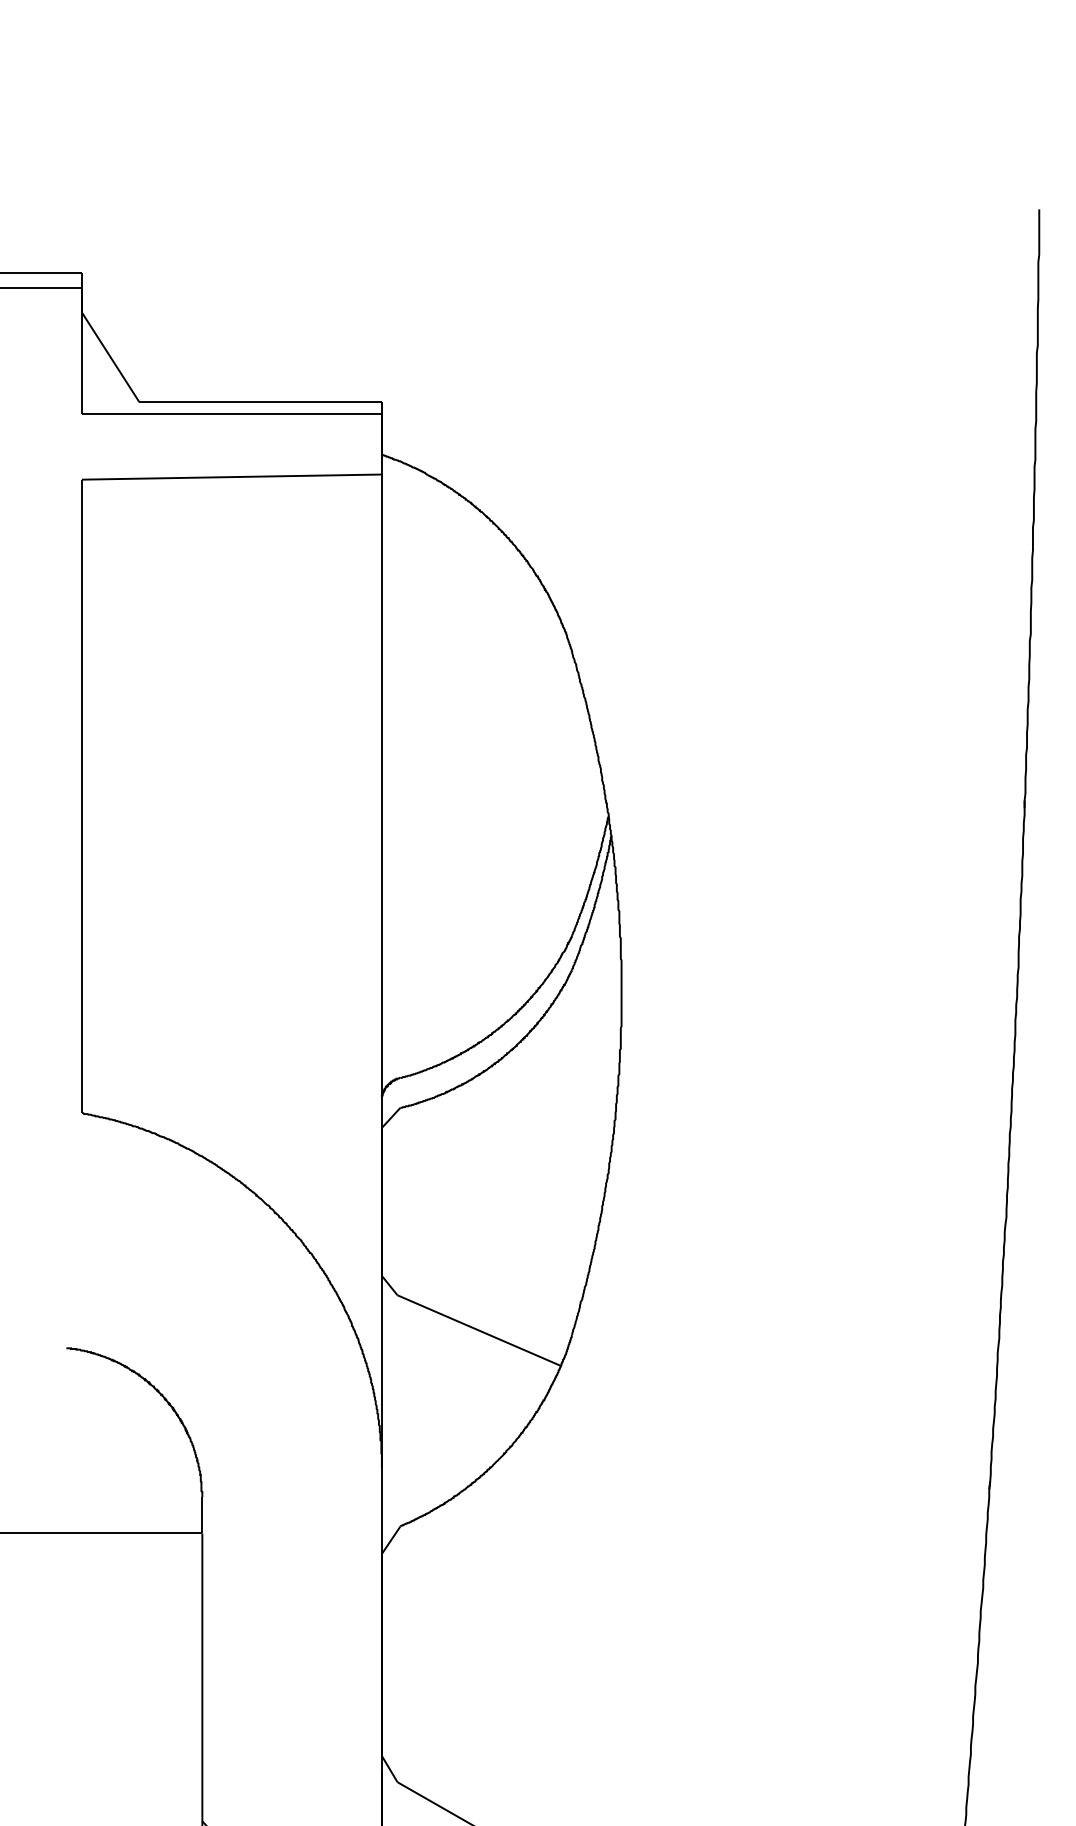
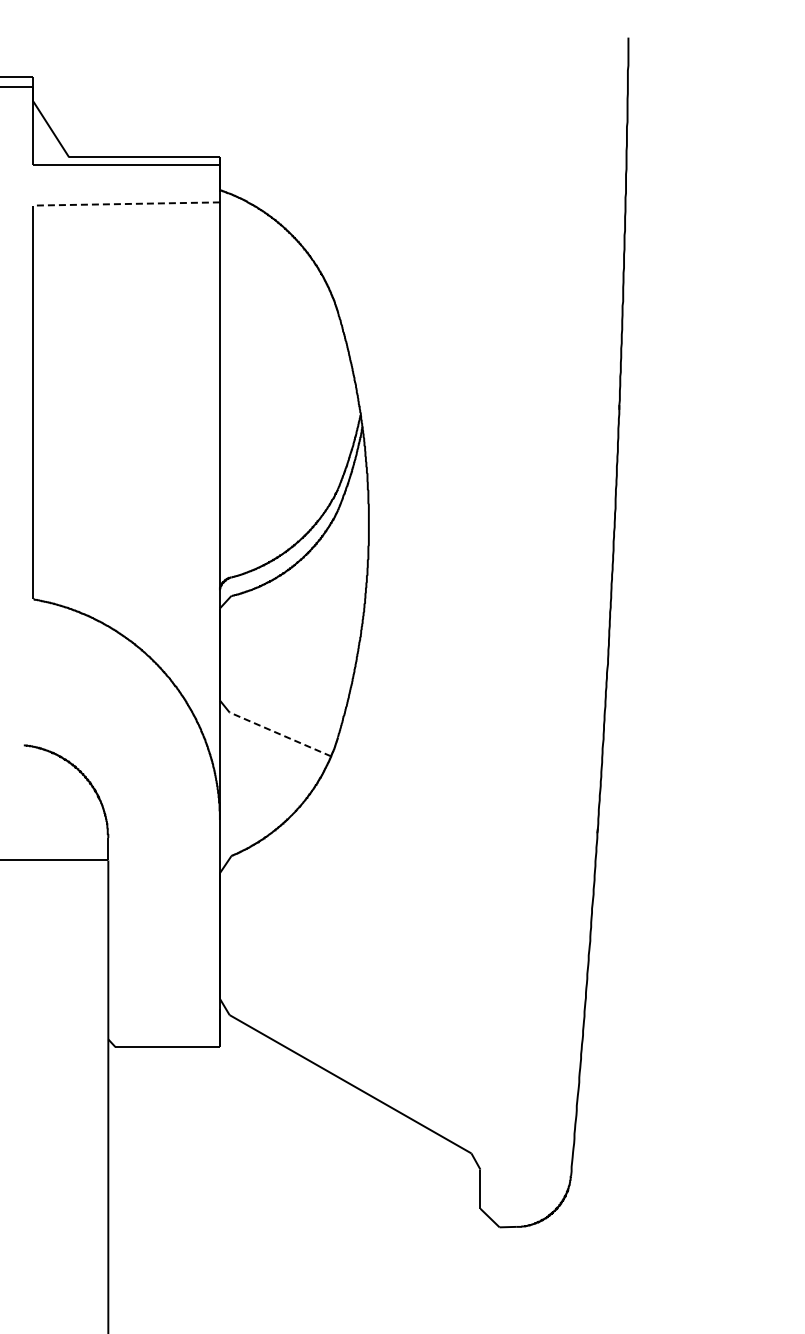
line: (231, 477) -> (126, 204), solid -> dashed
line: (477, 1330) -> (279, 734), solid -> dashed

